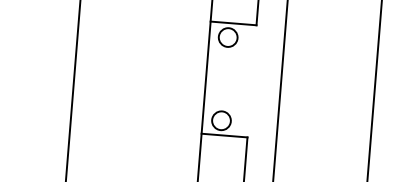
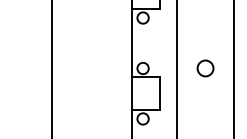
circle: (324, 129) -> (205, 68), added

